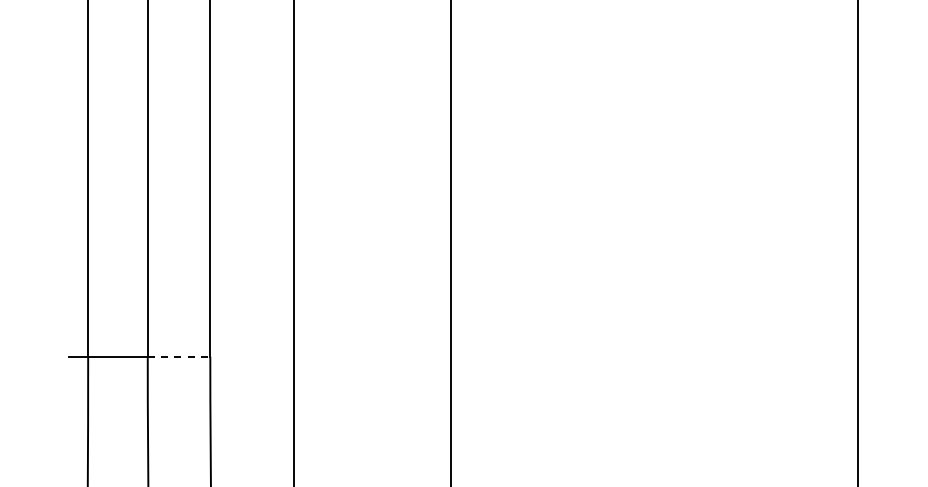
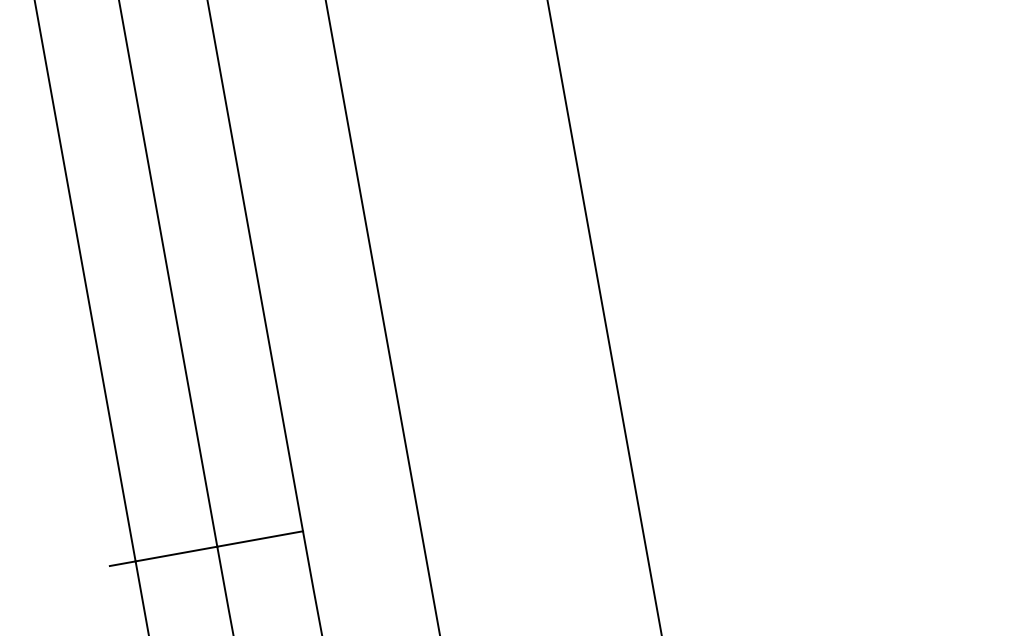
line: (179, 356) -> (260, 538), dashed -> solid

